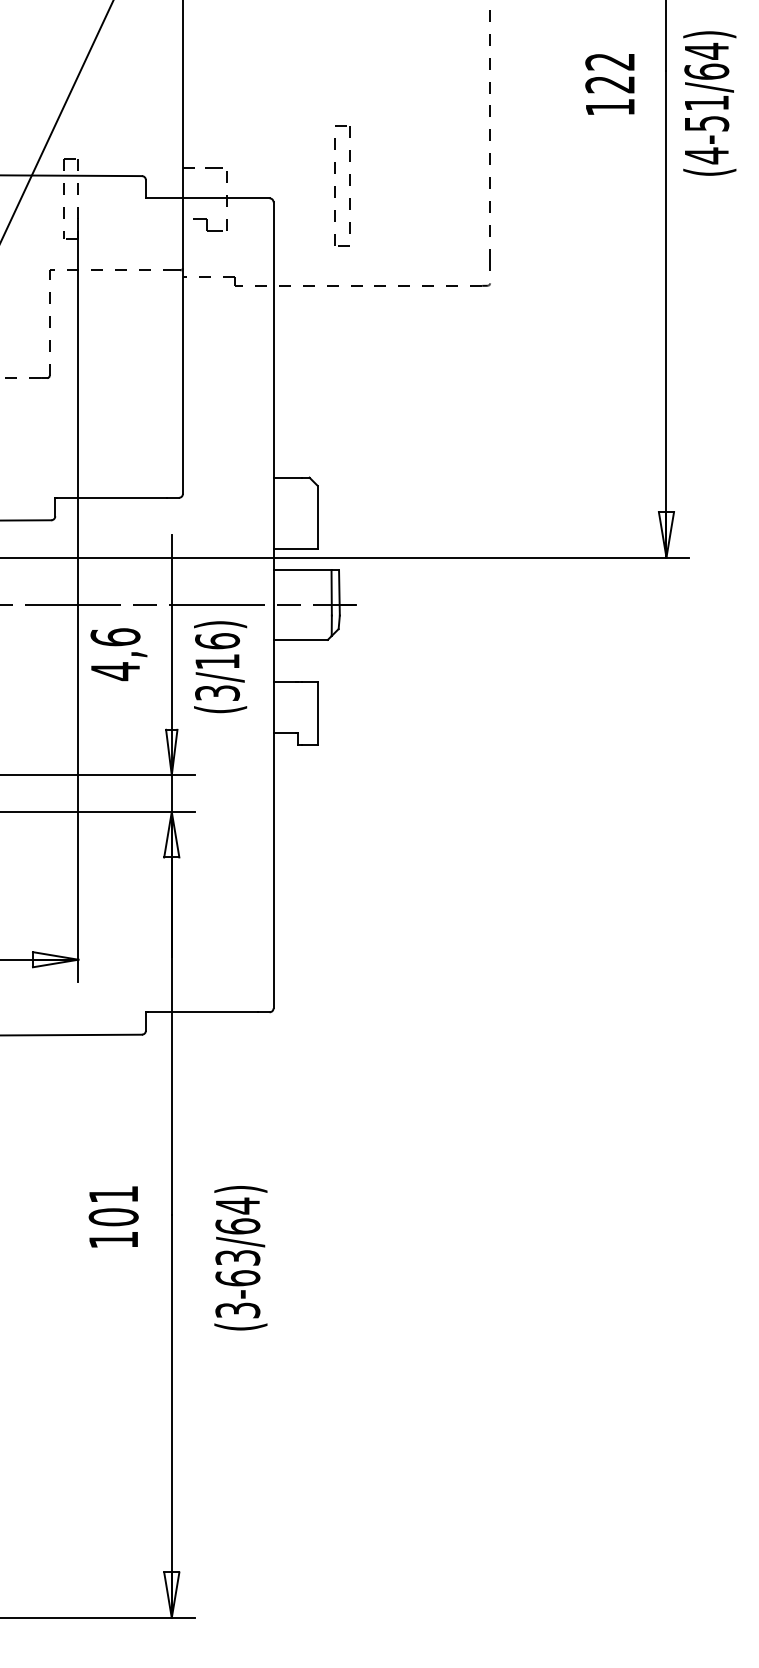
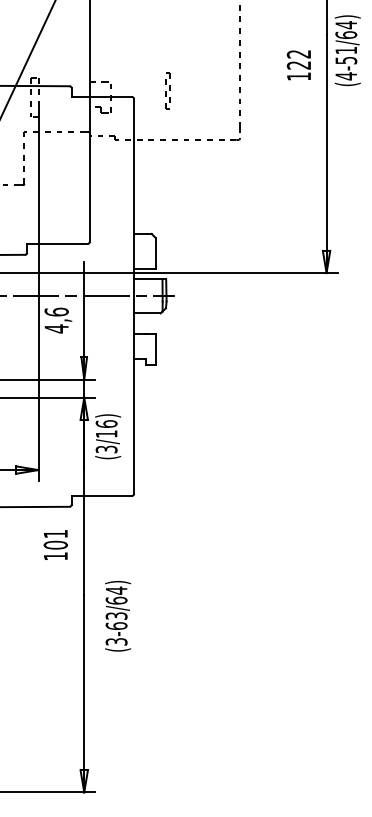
text: (609, 84) -> (298, 65), moved
part: (341, 184) -> (167, 90), size x0.6
text: (221, 666) -> (108, 436), moved
text: (113, 1215) -> (55, 544), moved

